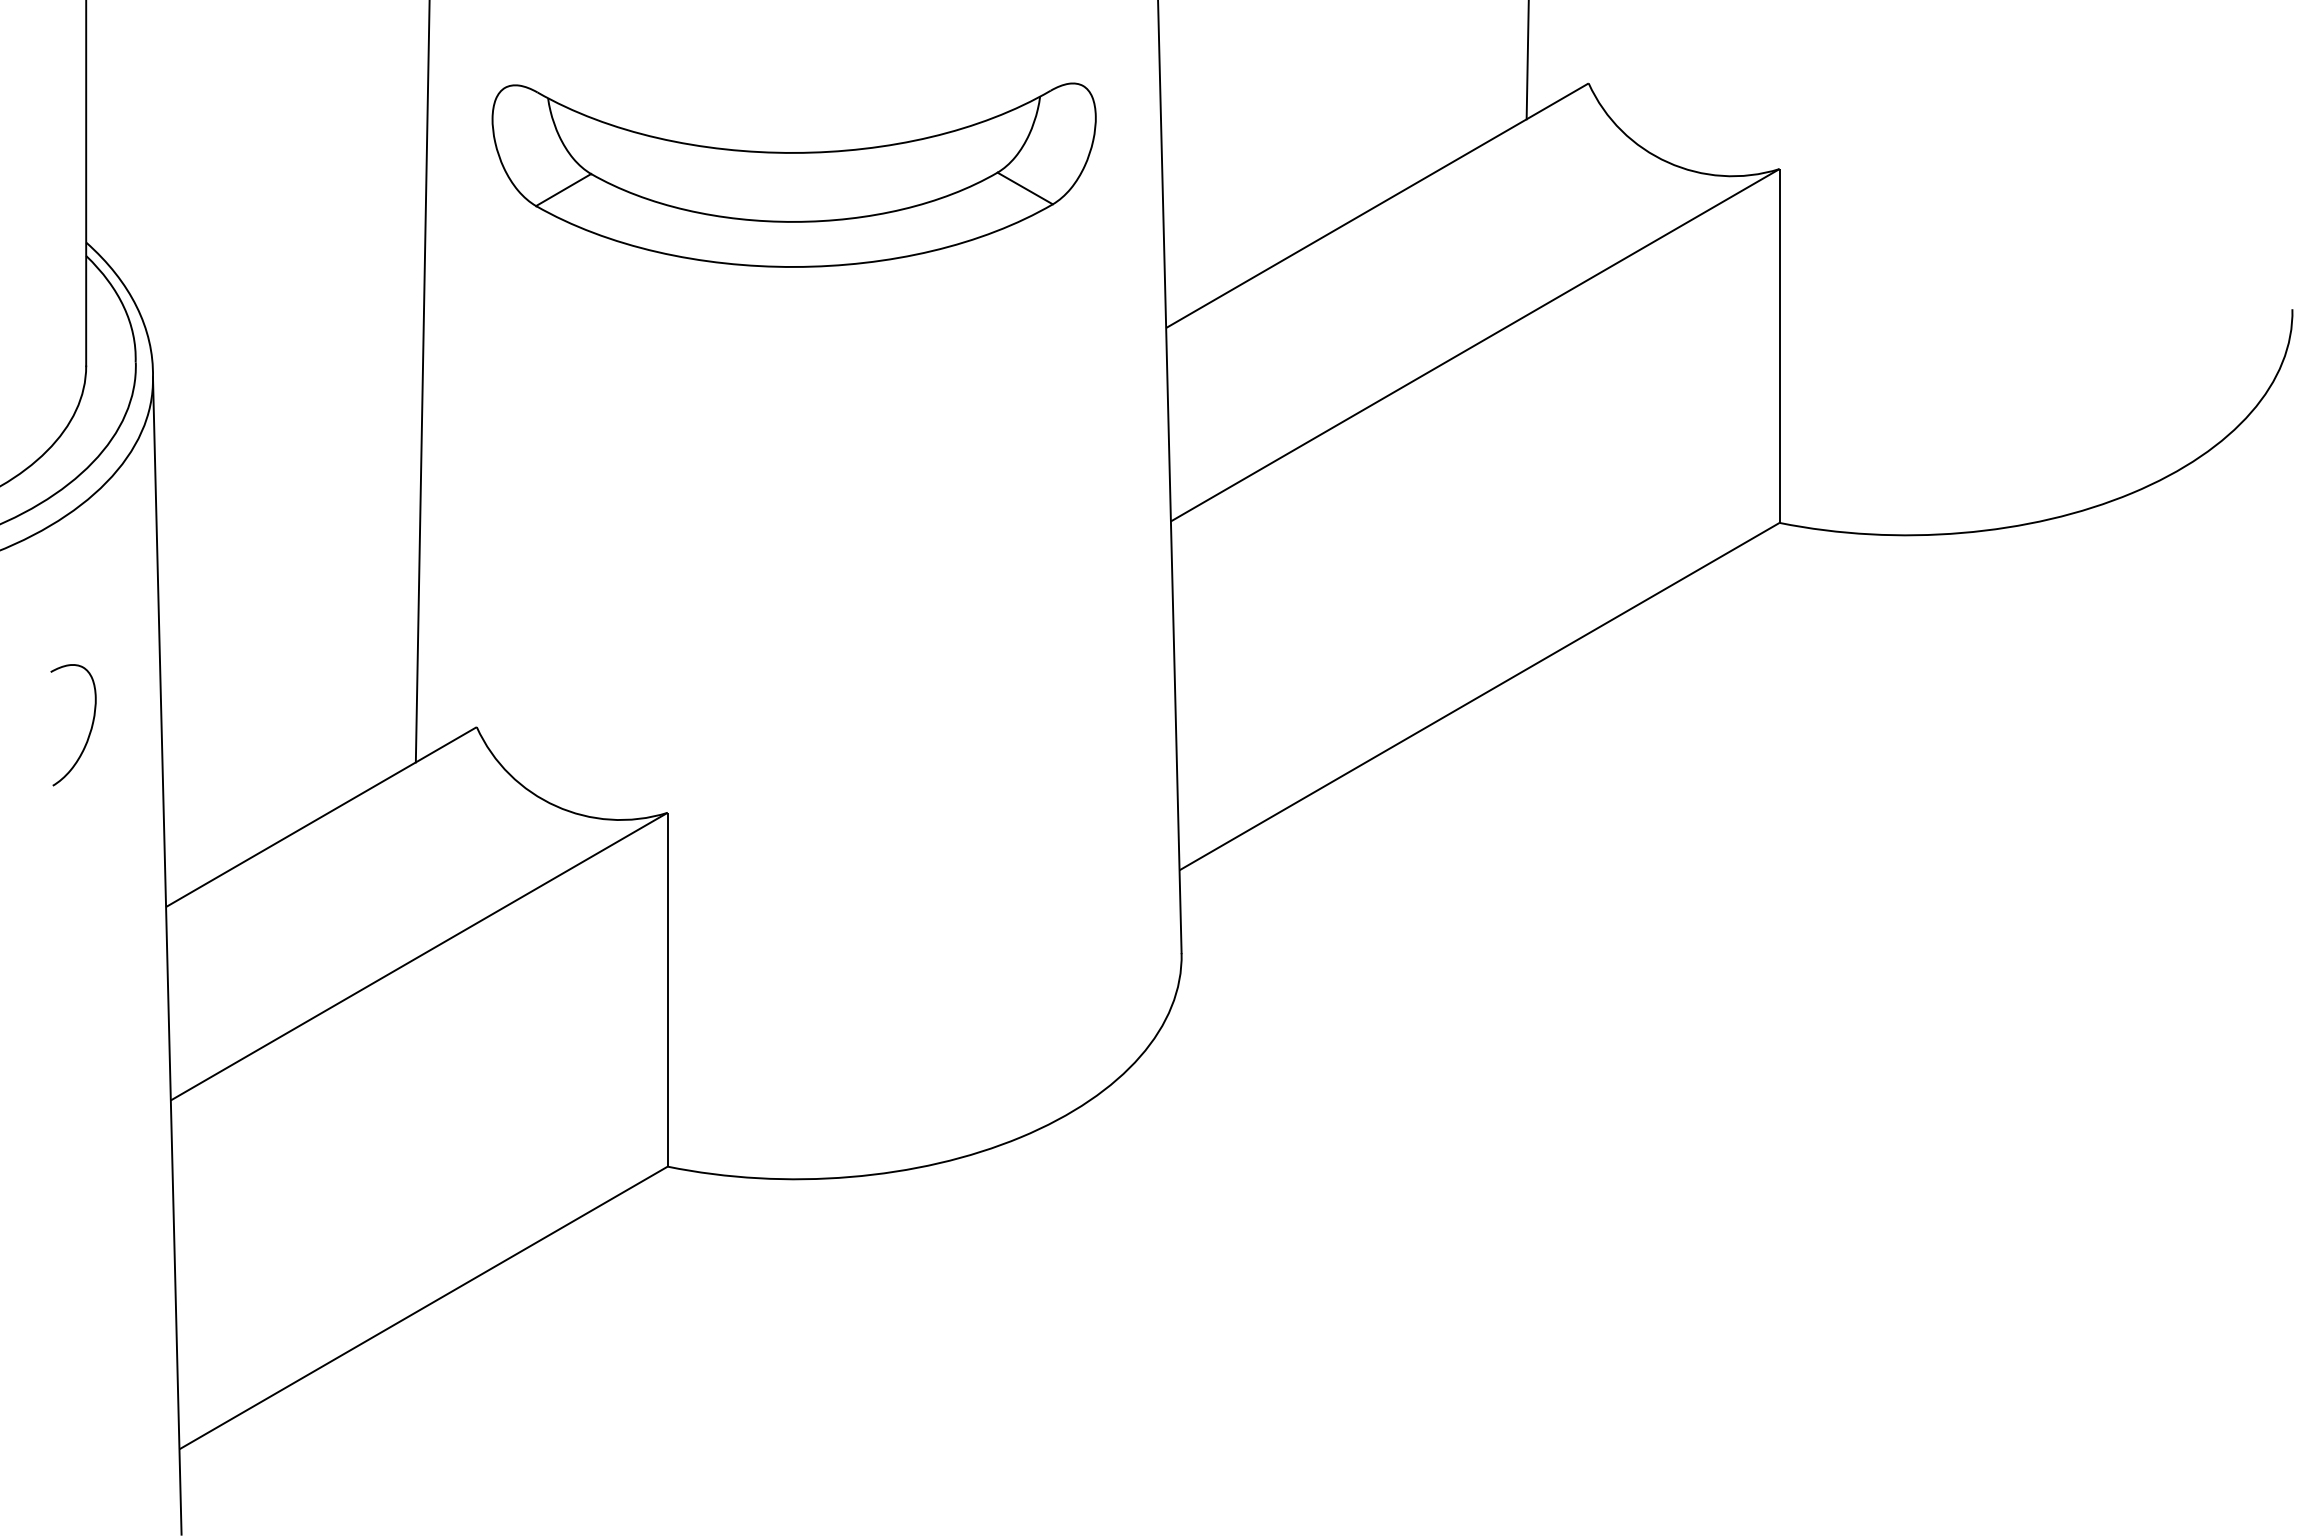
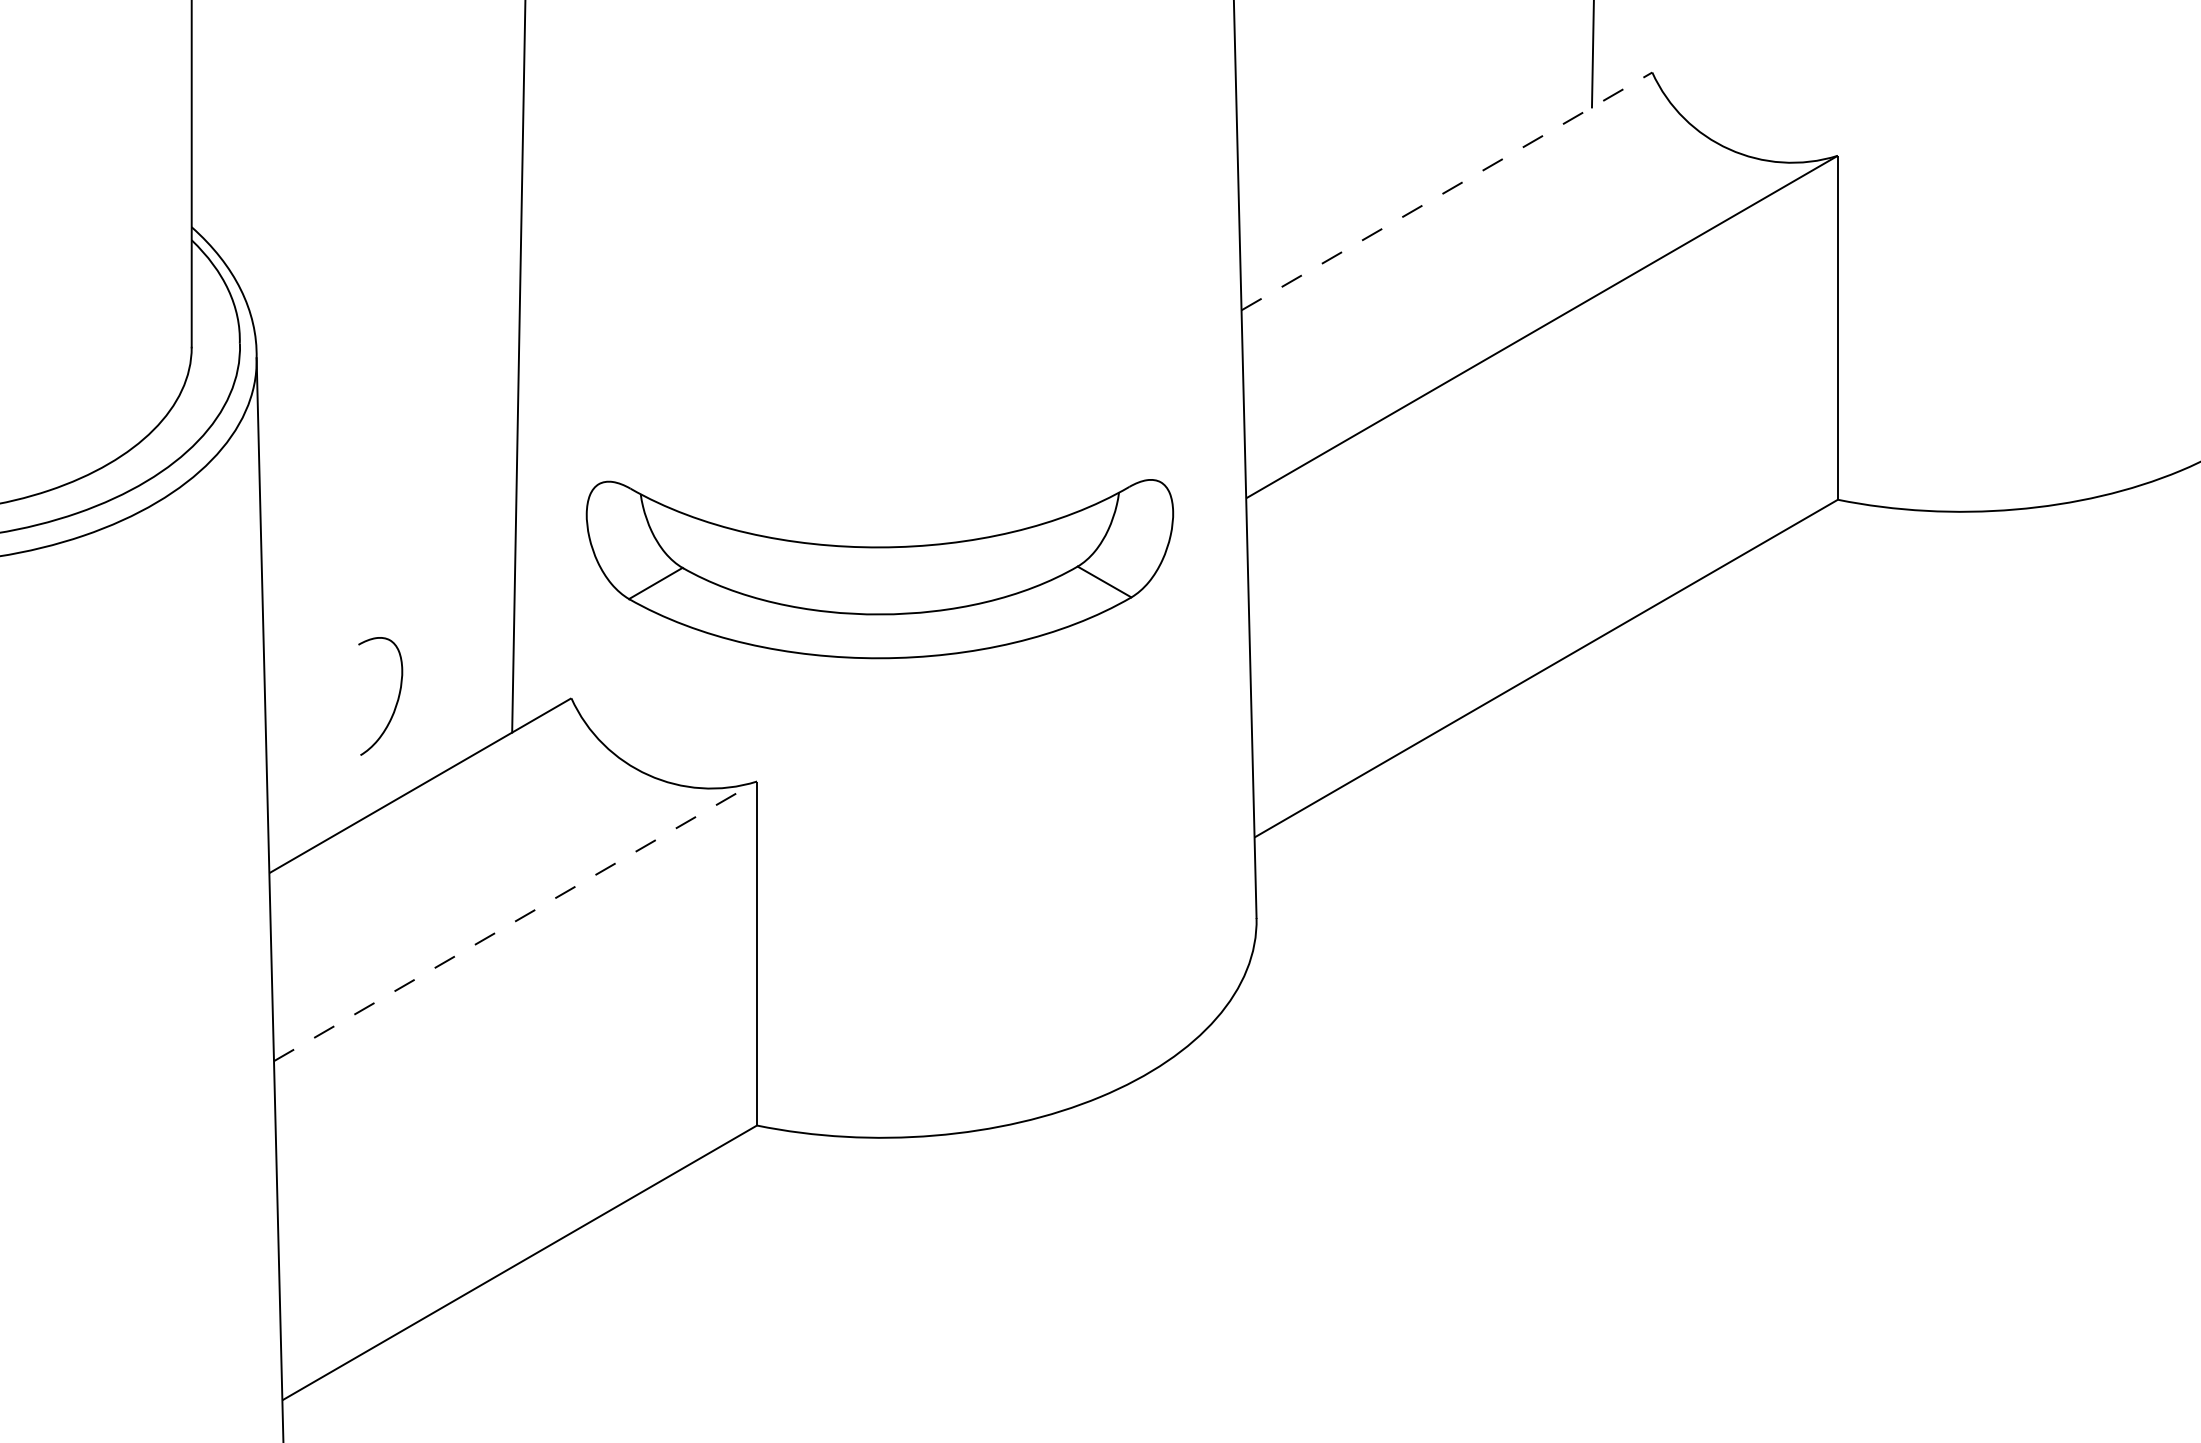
part: (793, 174) -> (879, 568), moved
line: (1377, 205) -> (1446, 191), solid -> dashed
curve: (89, 731) -> (396, 702), moved
line: (419, 956) -> (515, 921), solid -> dashed

